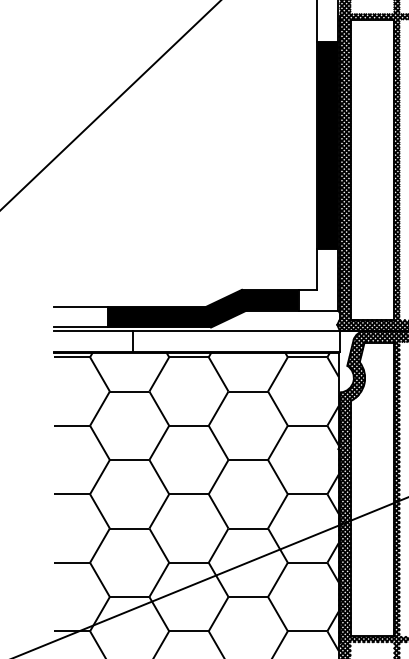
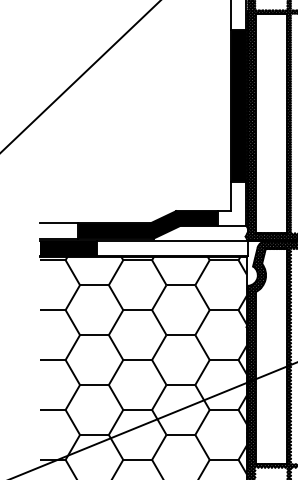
fill: (93, 341) -> (68, 248), added

